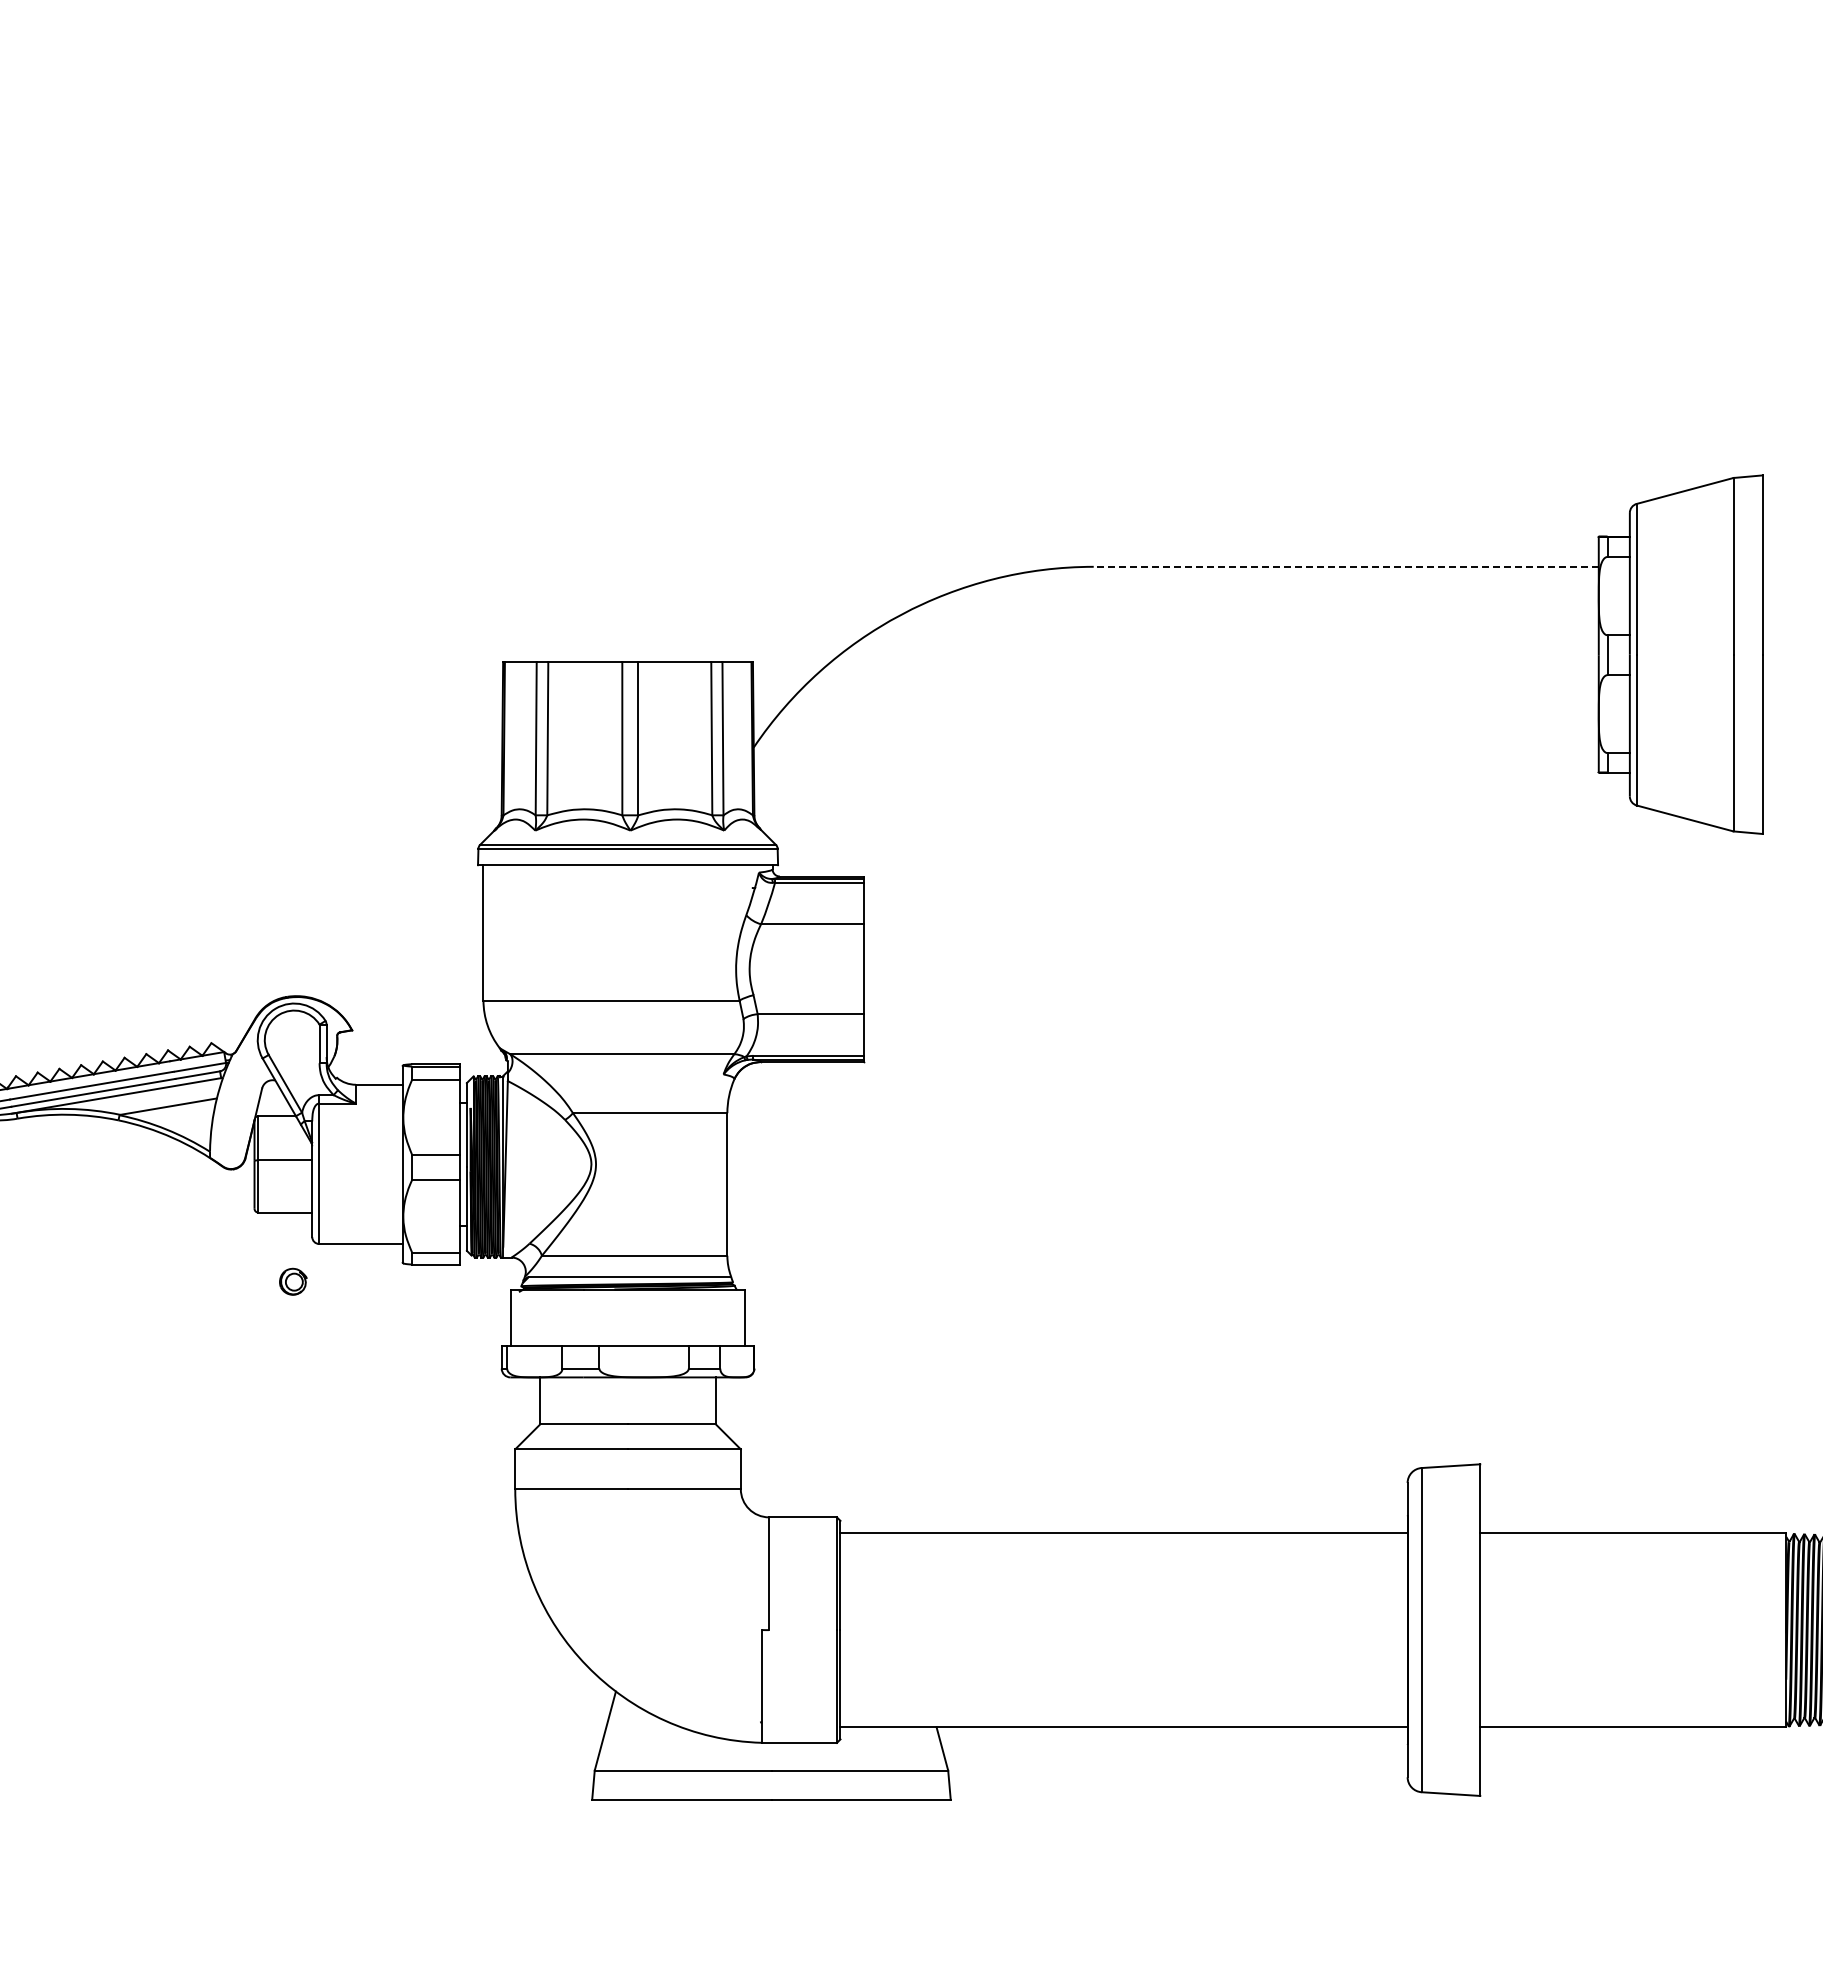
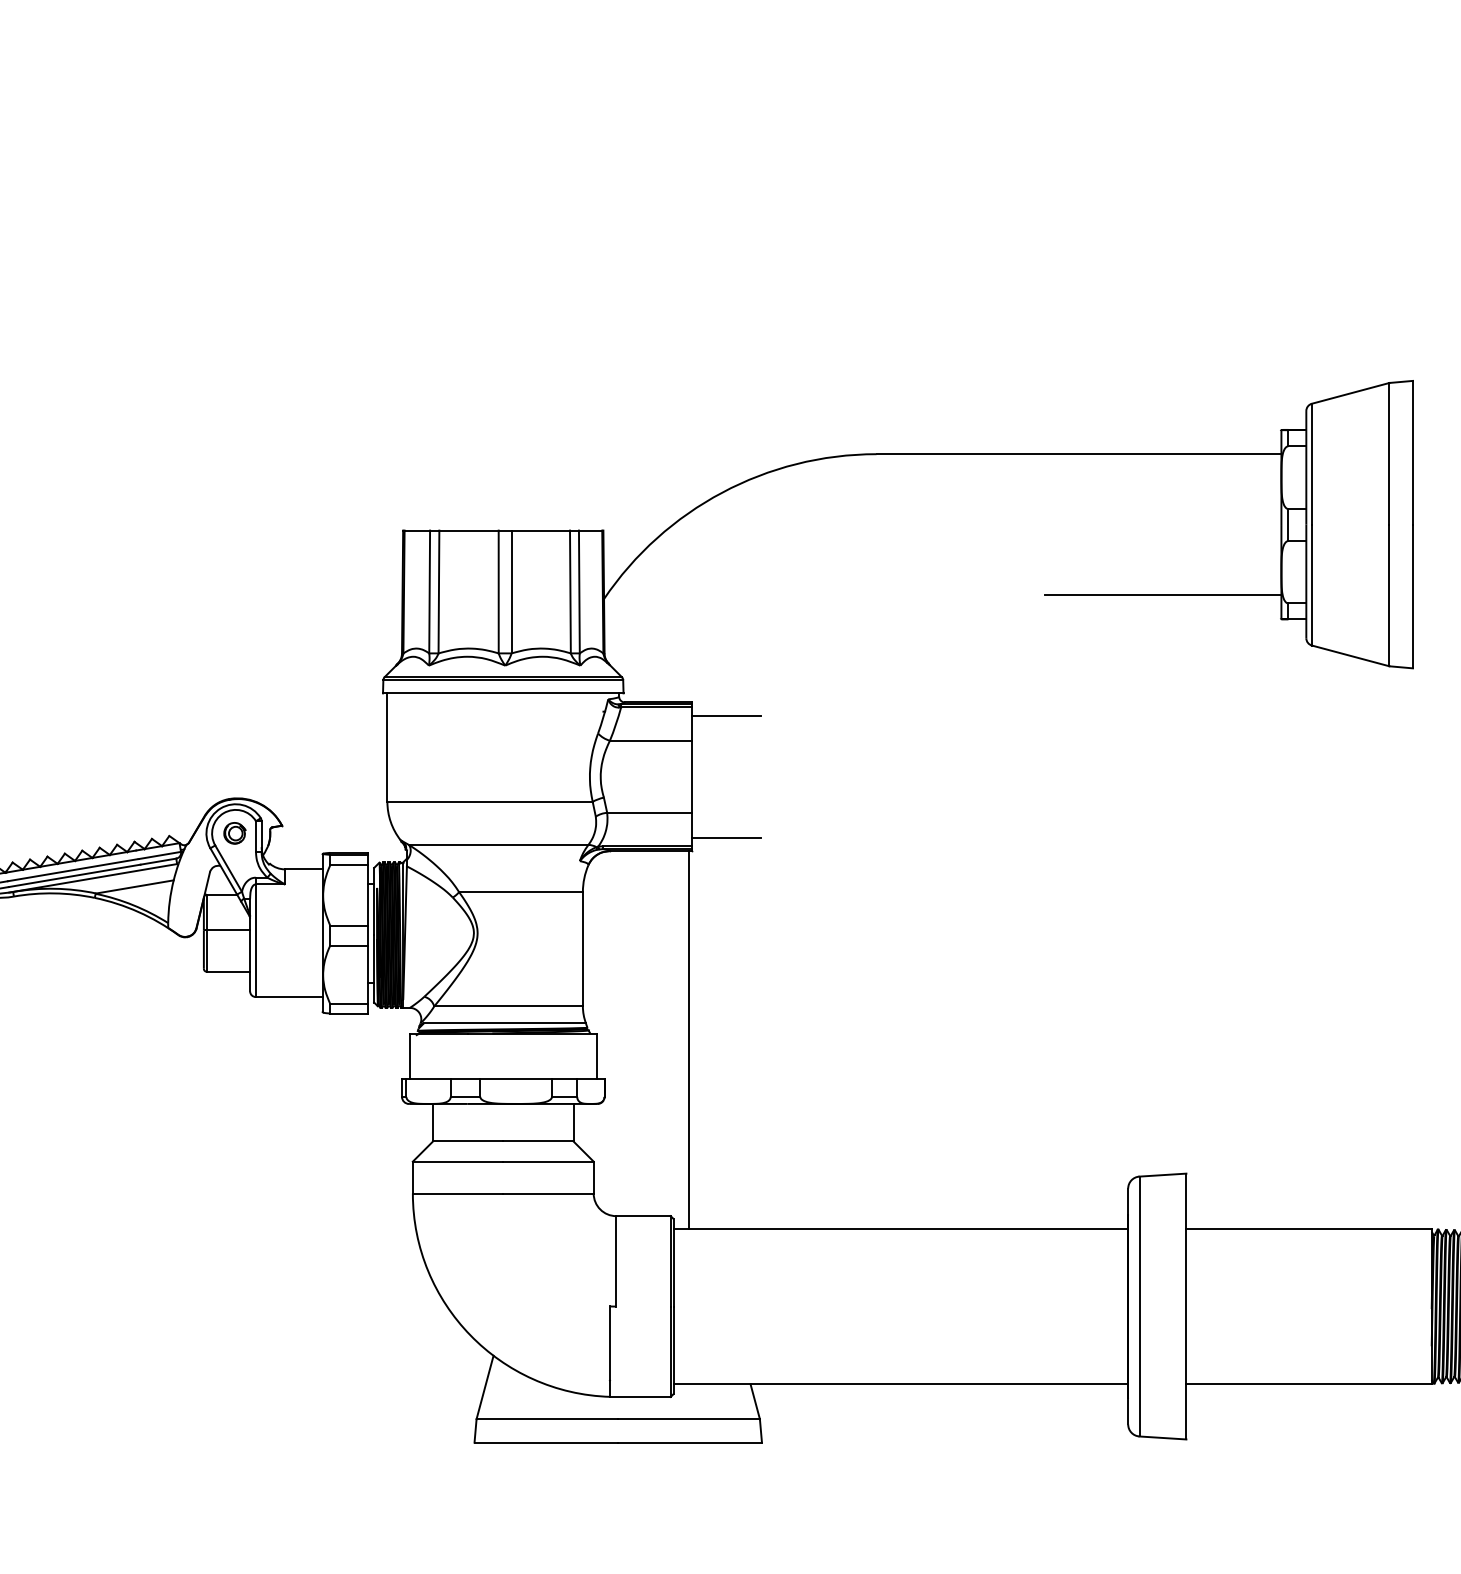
line: (1346, 566) -> (1079, 453), dashed -> solid
line: (1450, 742) -> (1162, 595), added
line: (906, 893) -> (726, 716), added
line: (906, 1045) -> (726, 837), added
part: (293, 1281) -> (235, 833), moved
line: (859, 1297) -> (688, 1039), added

